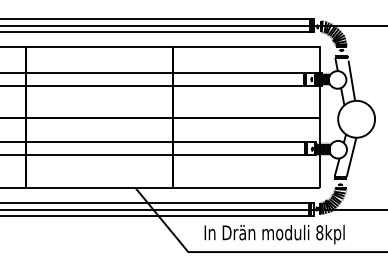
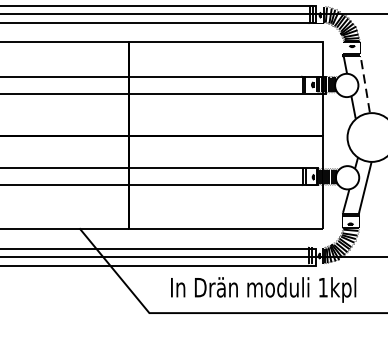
line: (351, 81) -> (365, 87), solid -> dashed
text: (319, 232) -> (322, 287), 8kpl -> 1kpl

